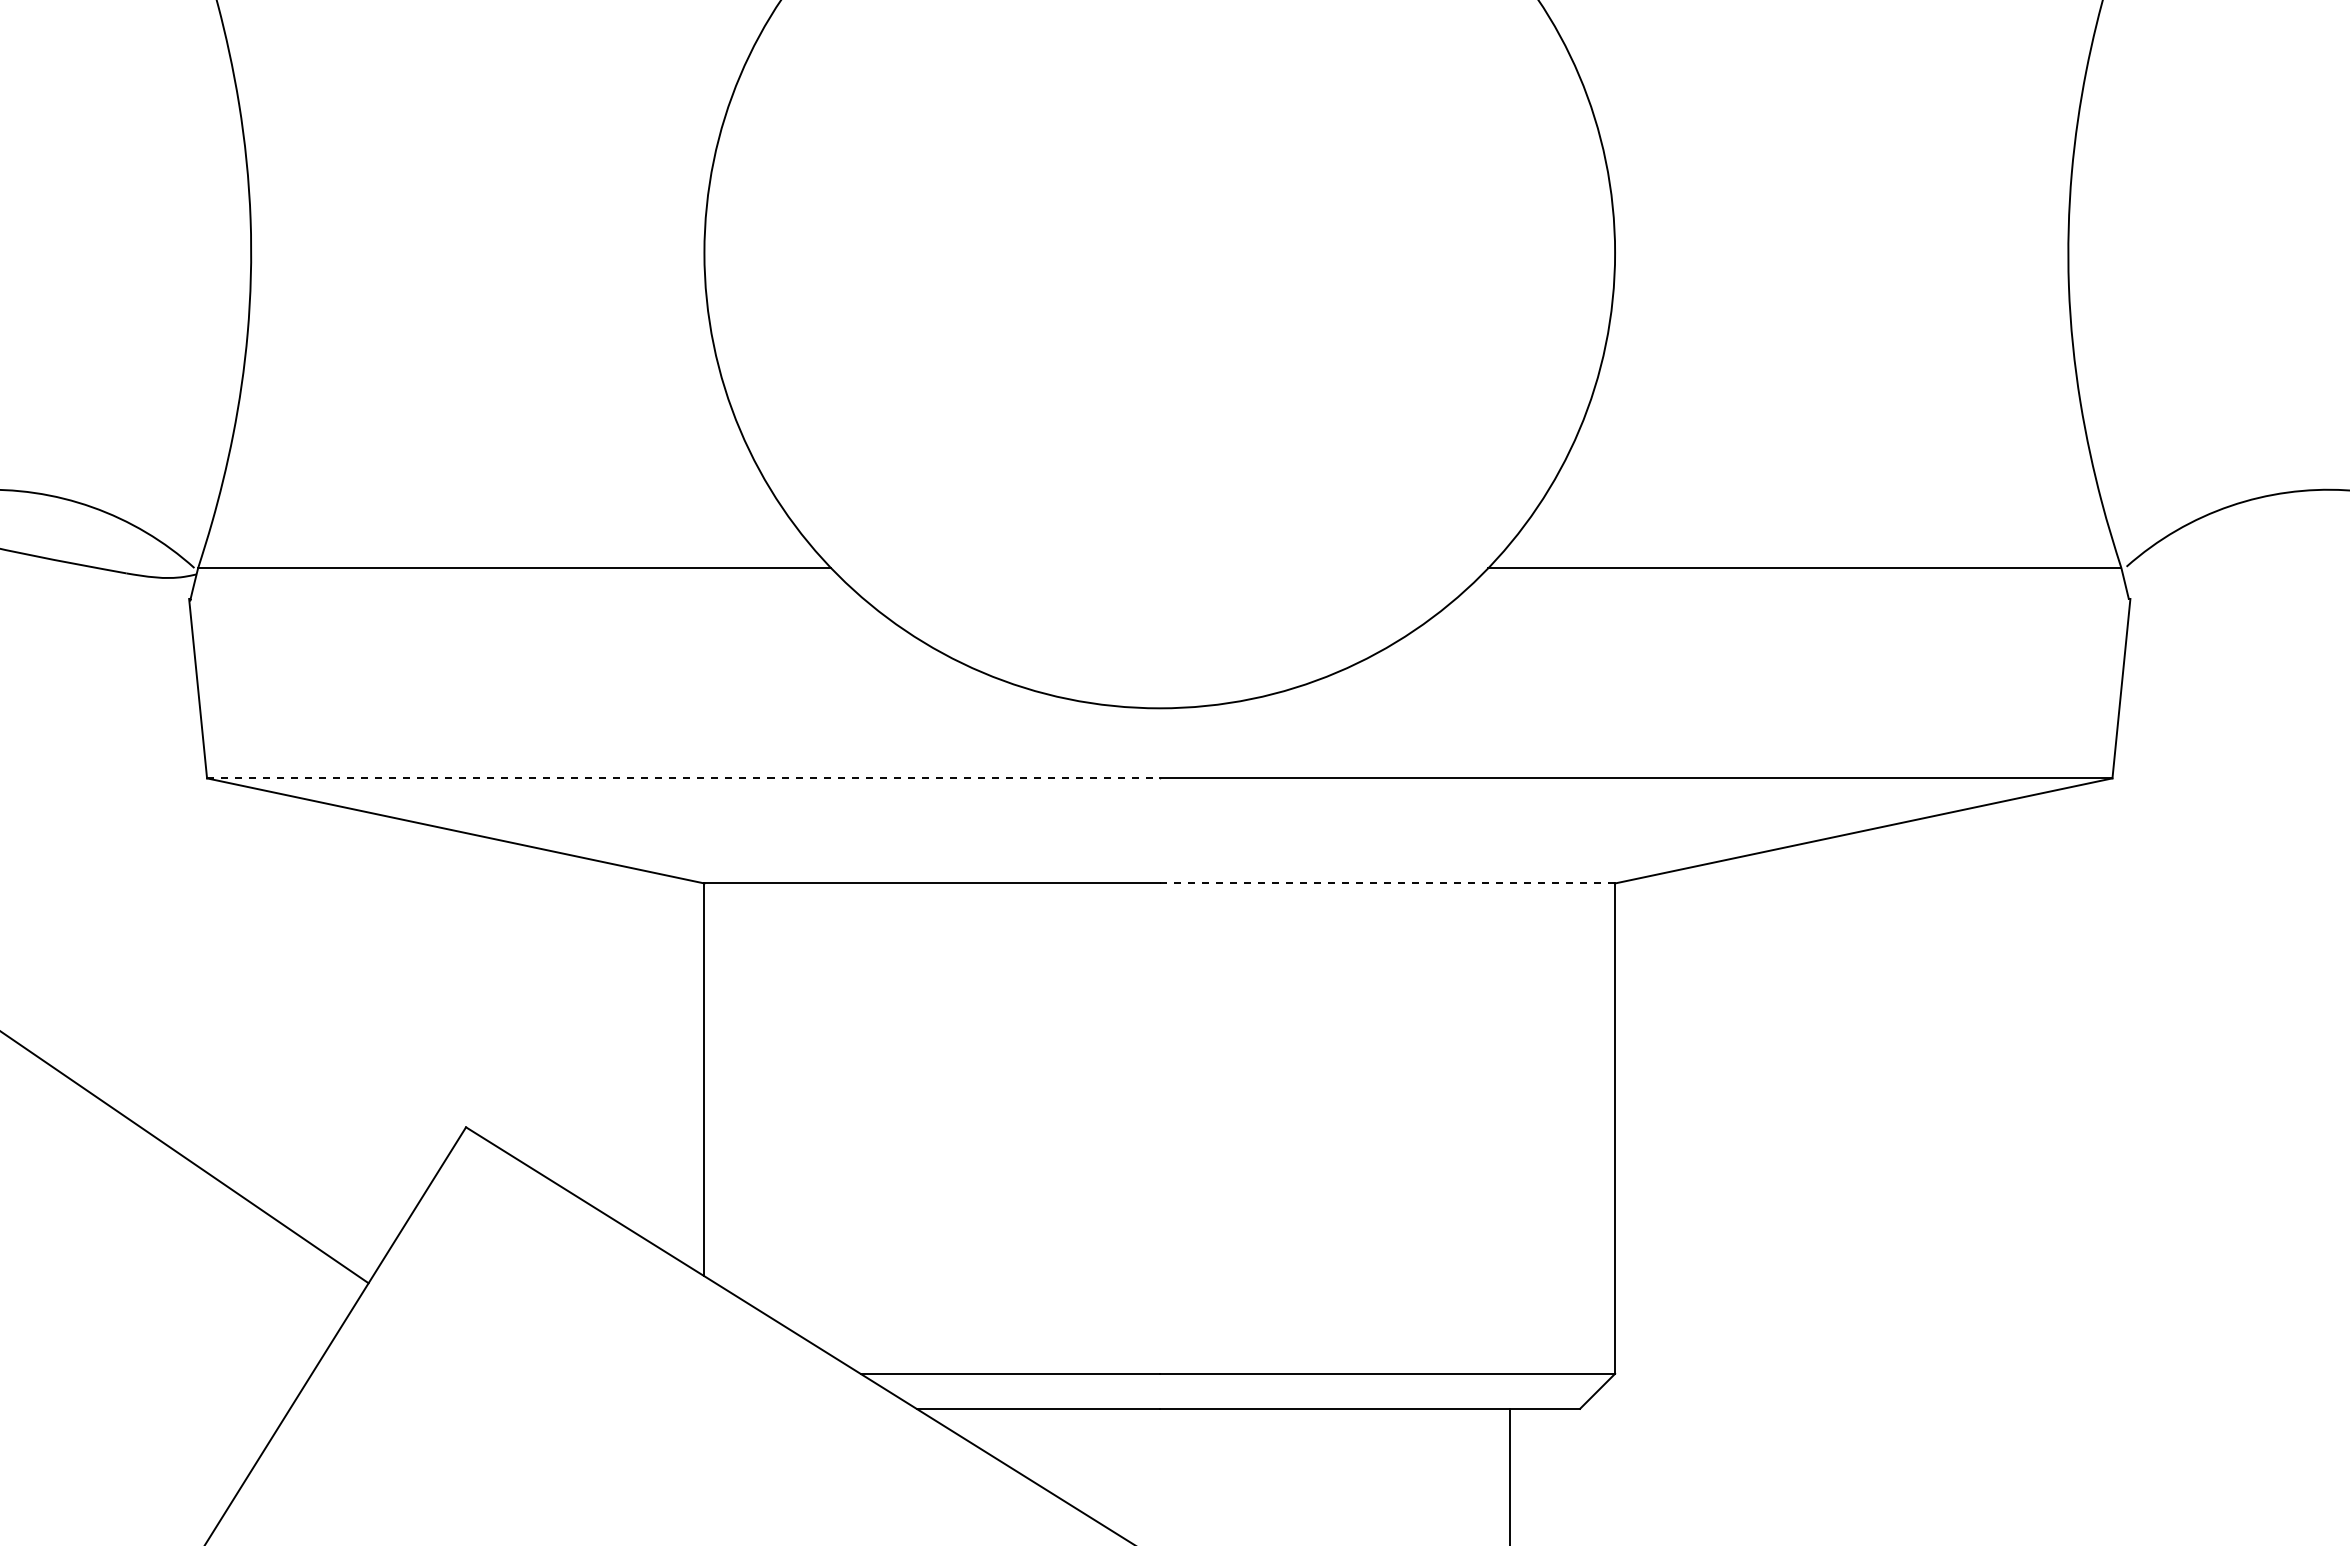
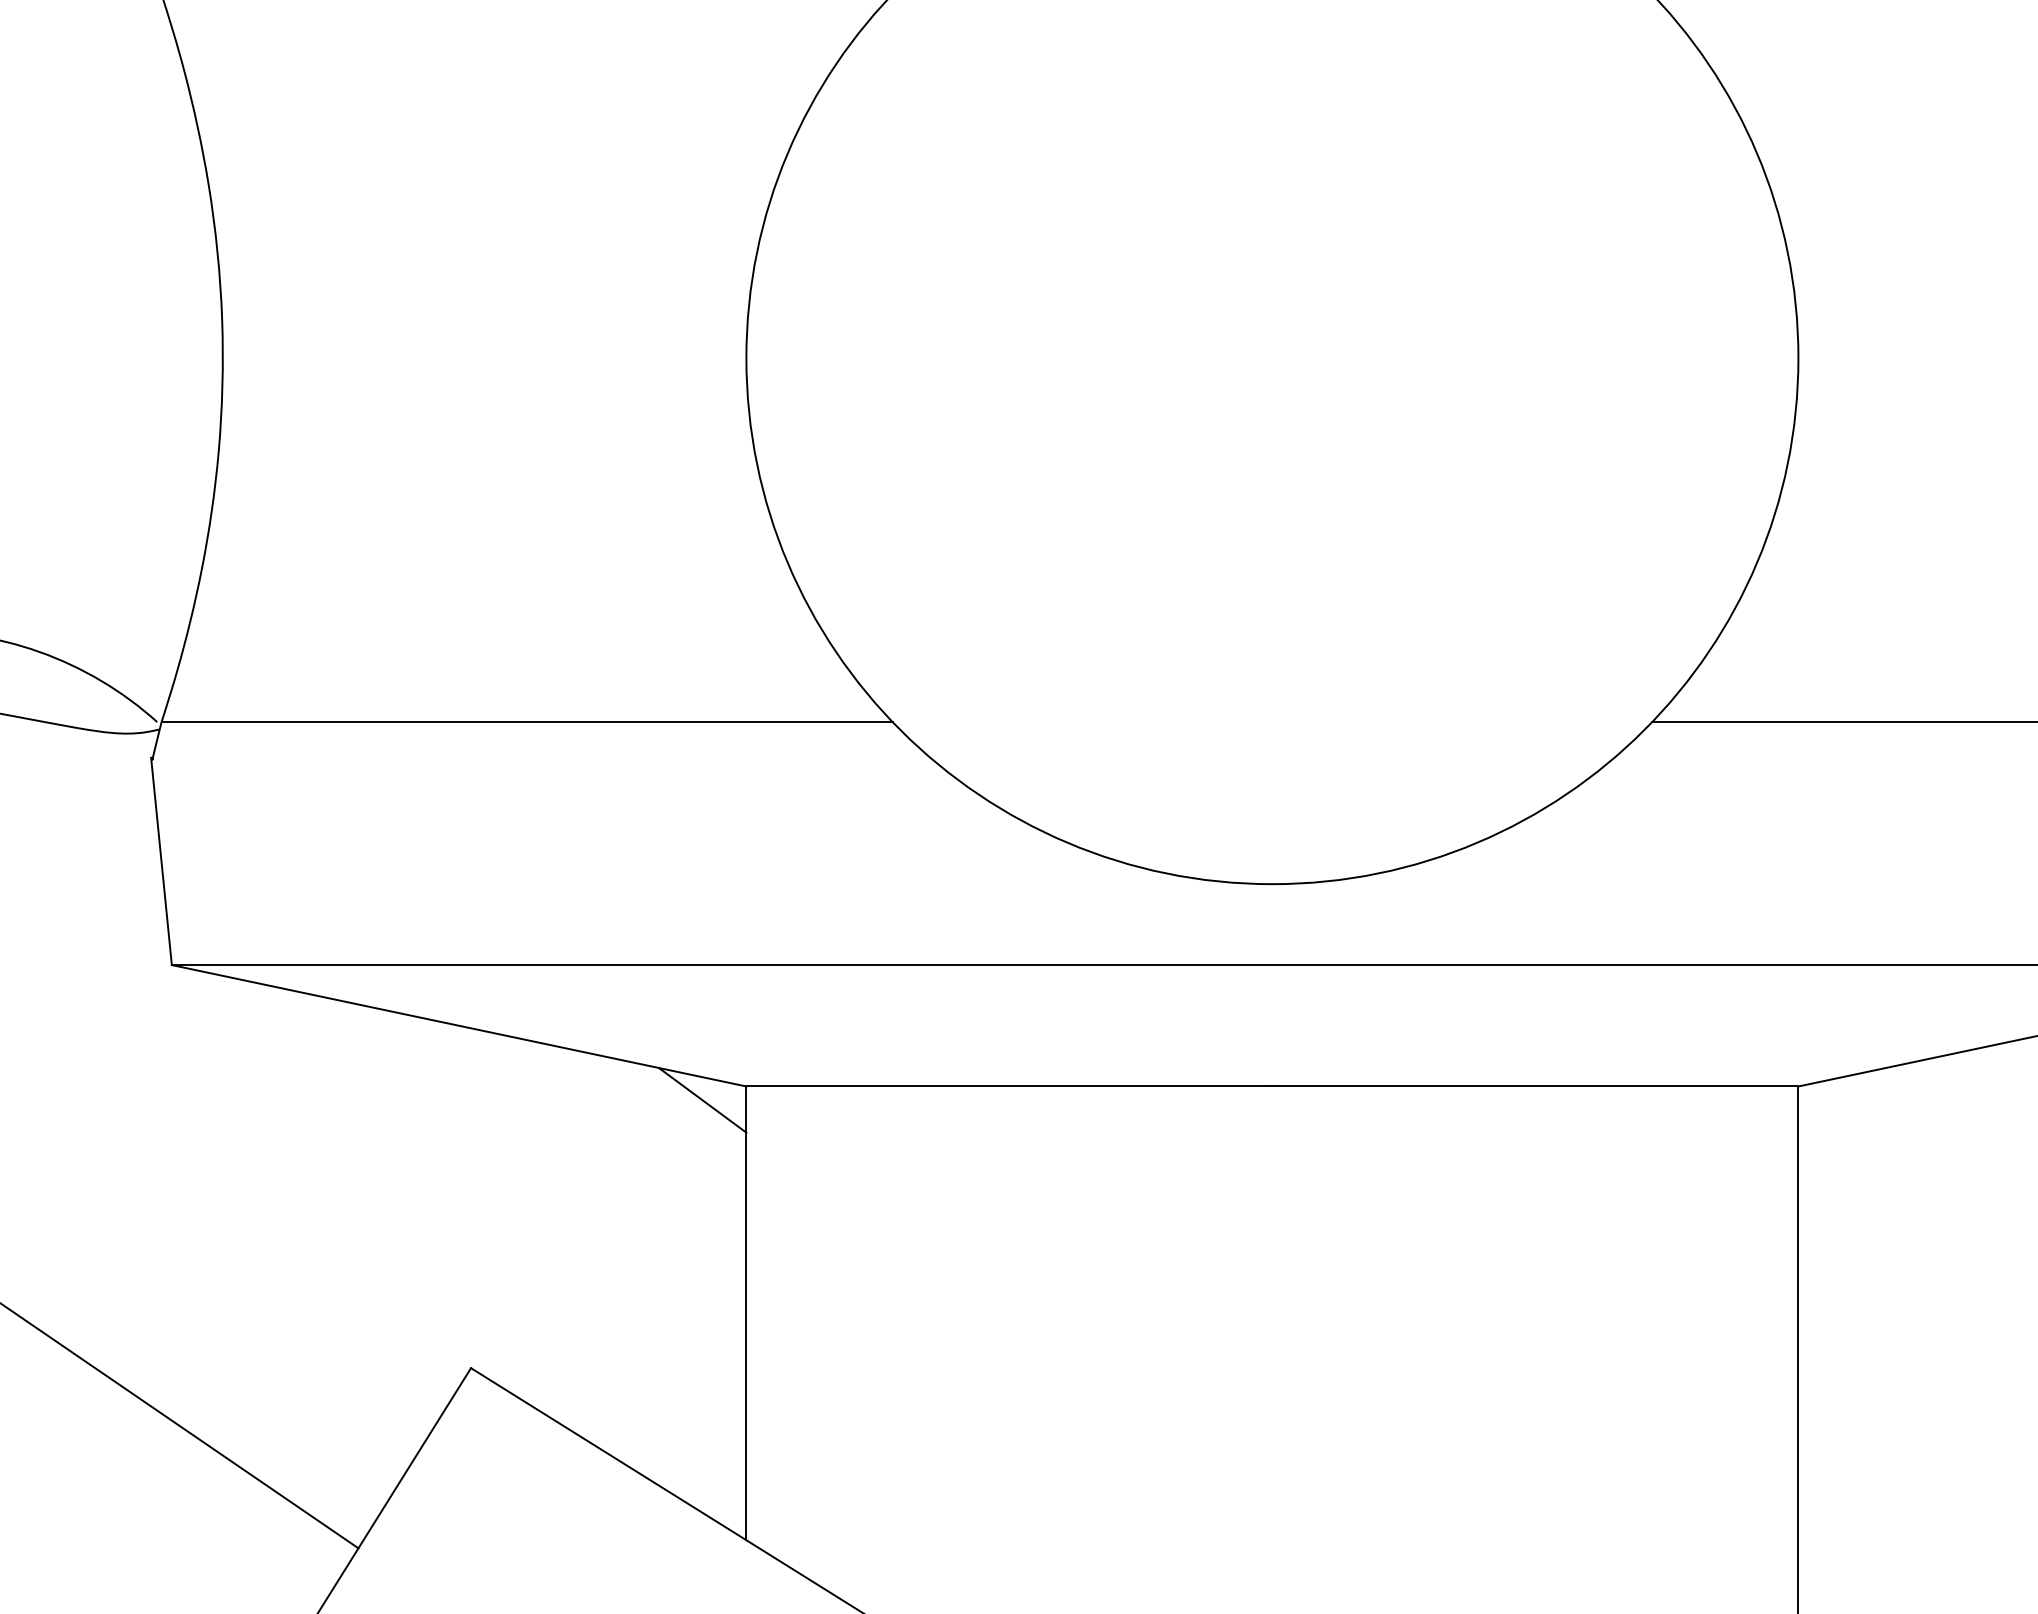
line: (683, 778) -> (722, 965), dashed -> solid
line: (1387, 883) -> (1535, 1086), dashed -> solid
line: (666, 895) -> (702, 1100), added

